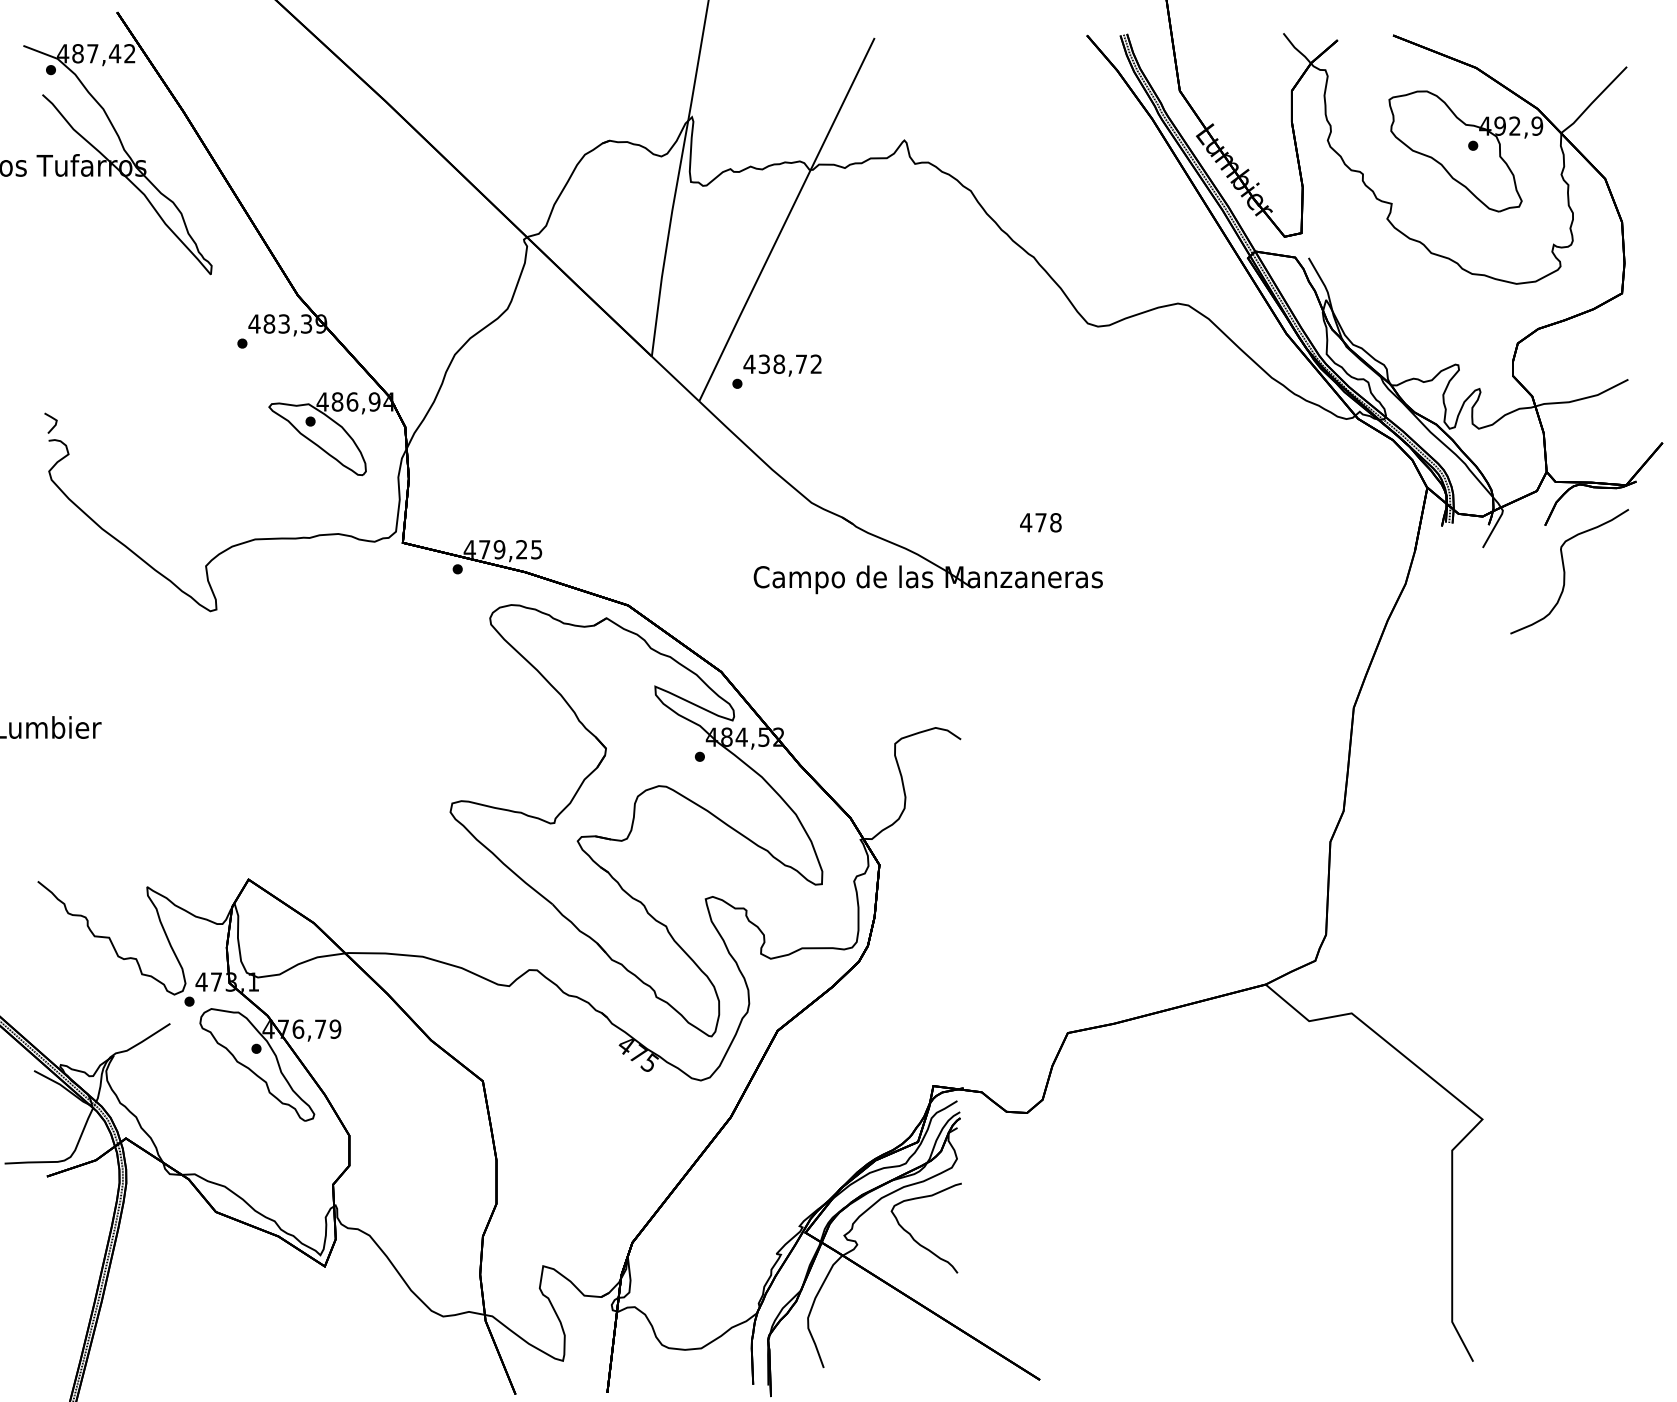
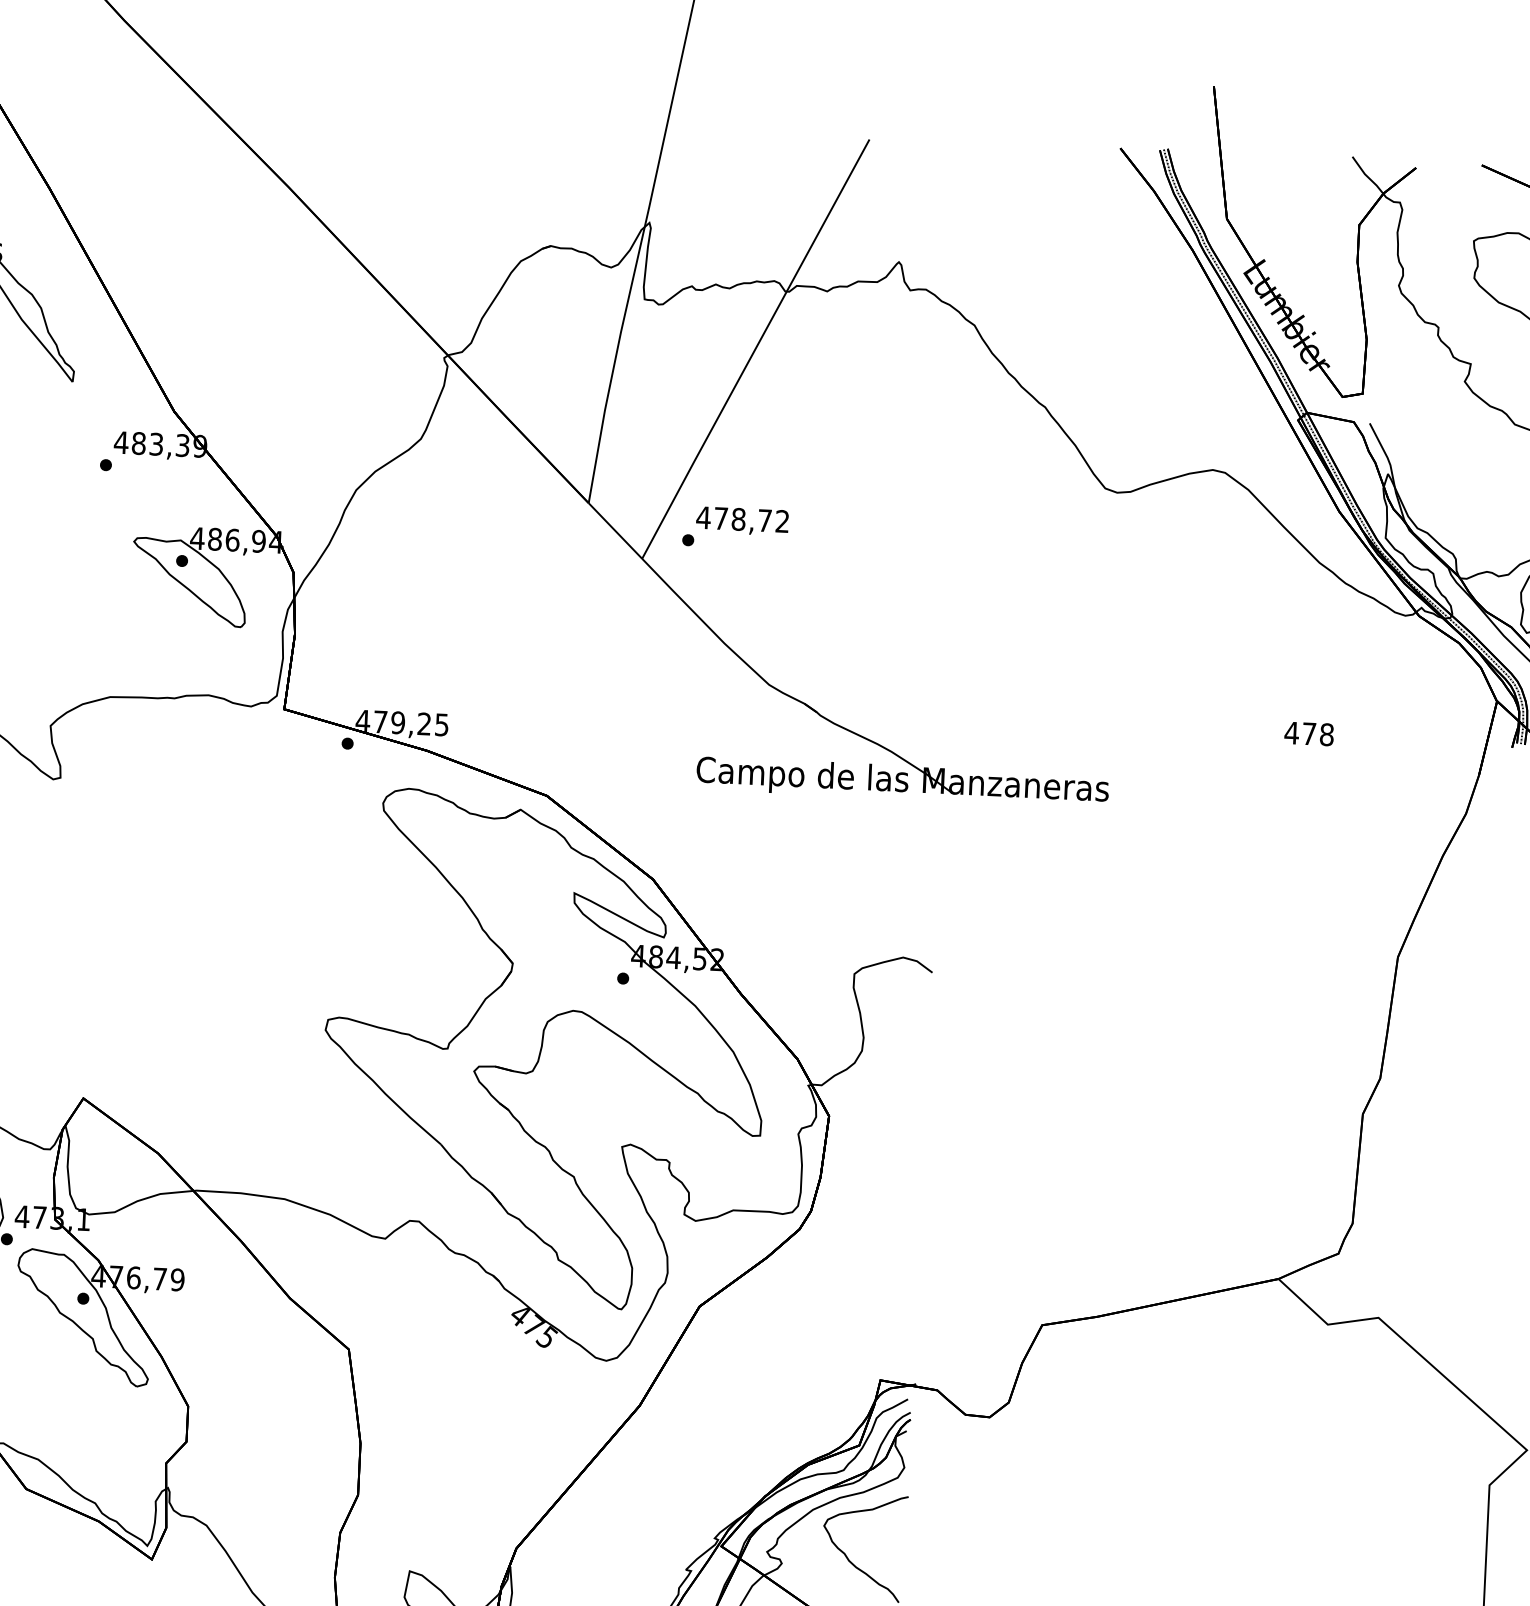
text: (763, 363) -> (720, 517), 438,72 -> 478,72
text: (1040, 522) -> (1308, 733), moved

